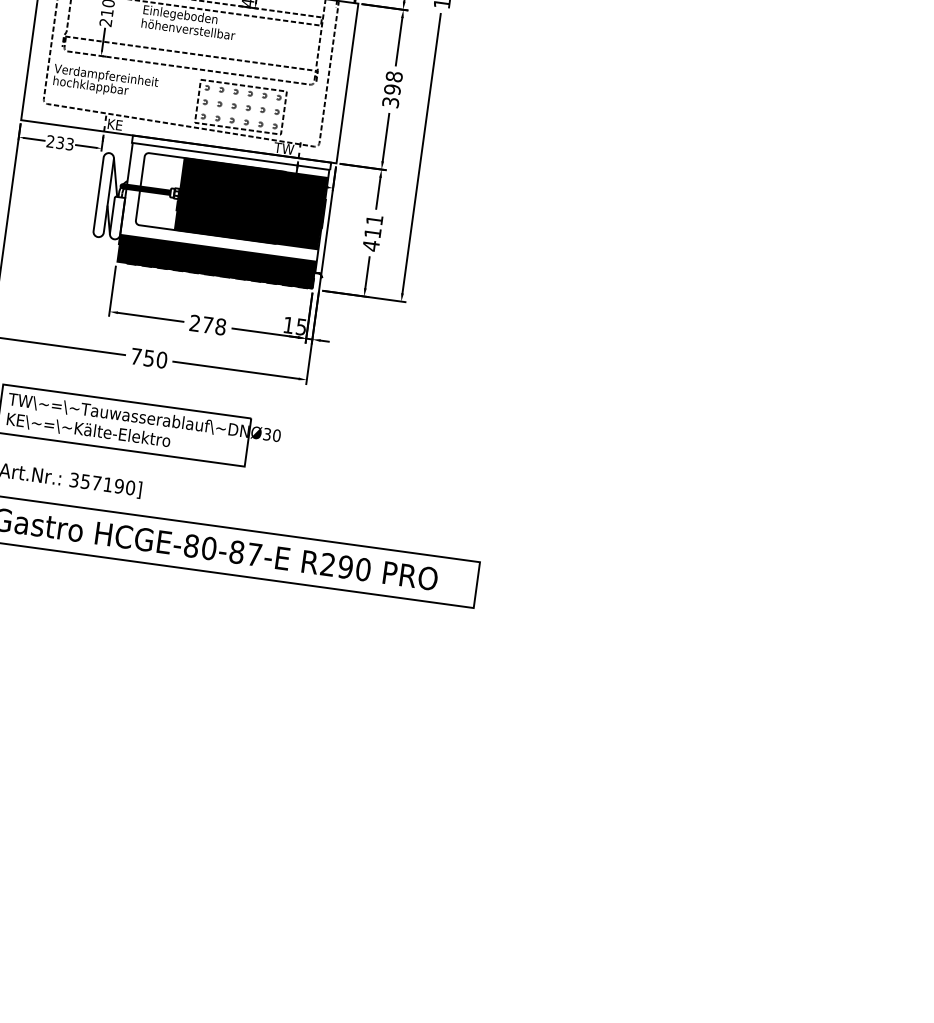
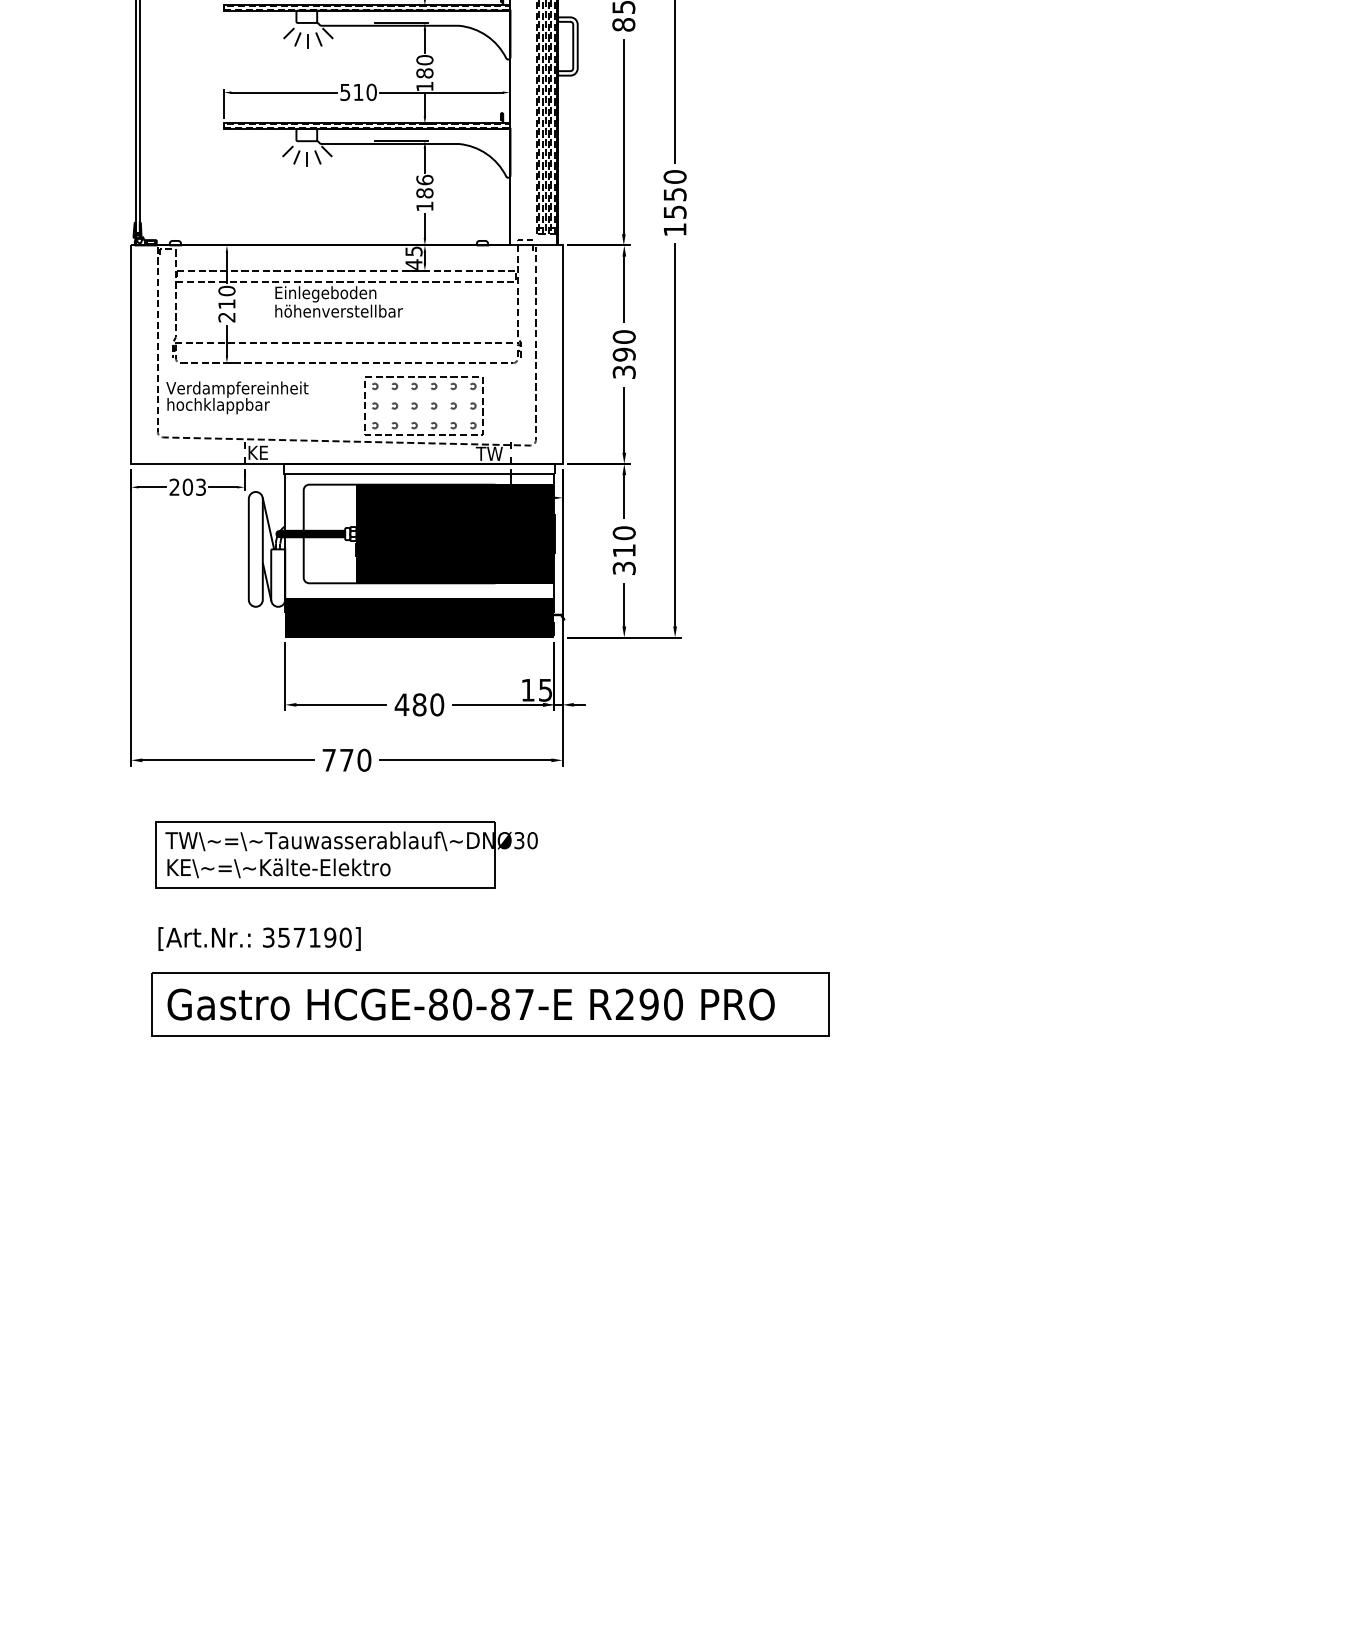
text: (394, 76) -> (624, 336), 398 -> 390
text: (60, 142) -> (187, 486), 233 -> 203
text: (372, 232) -> (623, 550), 411 -> 310
text: (207, 324) -> (419, 704), 278 -> 480
text: (148, 358) -> (346, 760), 750 -> 770

